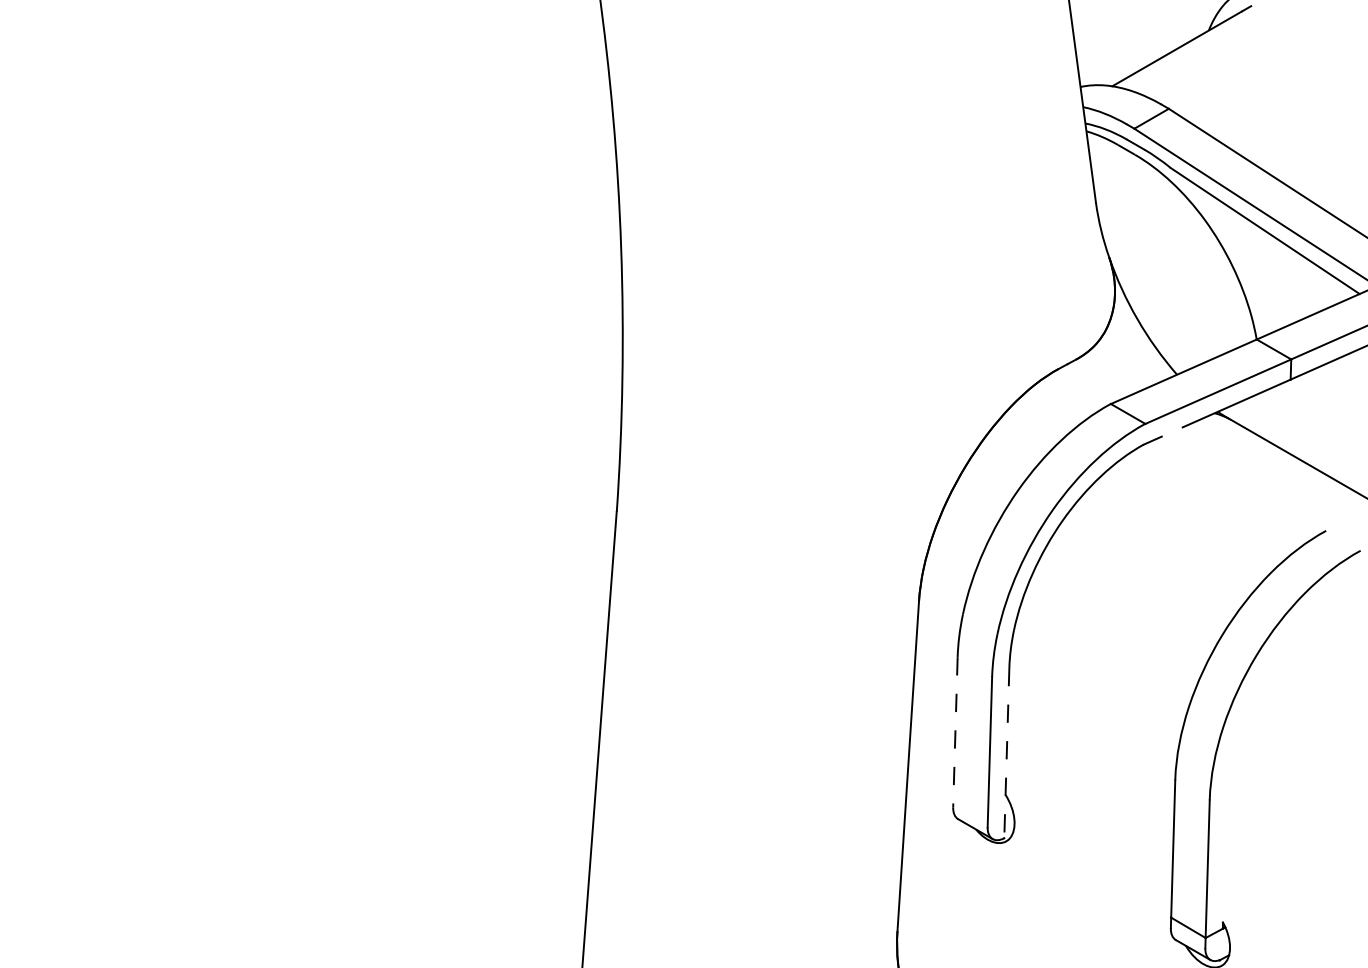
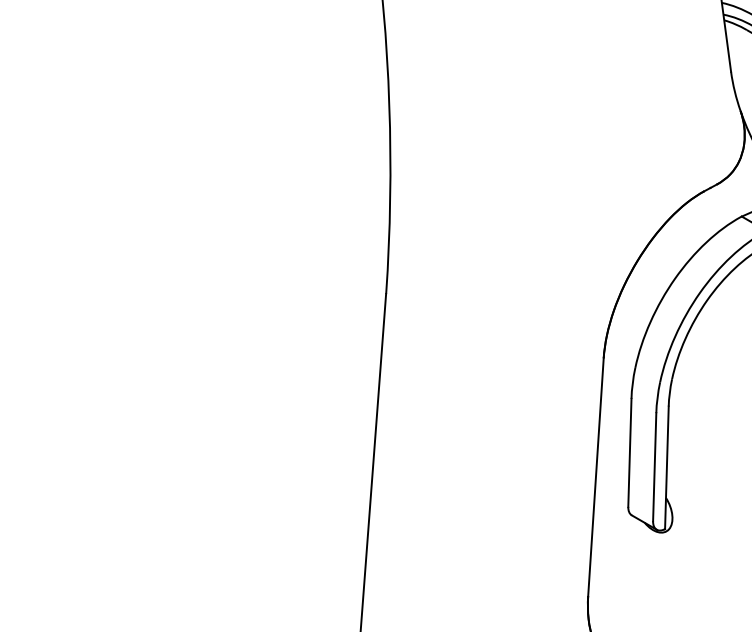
line: (955, 732) -> (629, 453), dashed -> solid
line: (1006, 753) -> (666, 468), dashed -> solid

